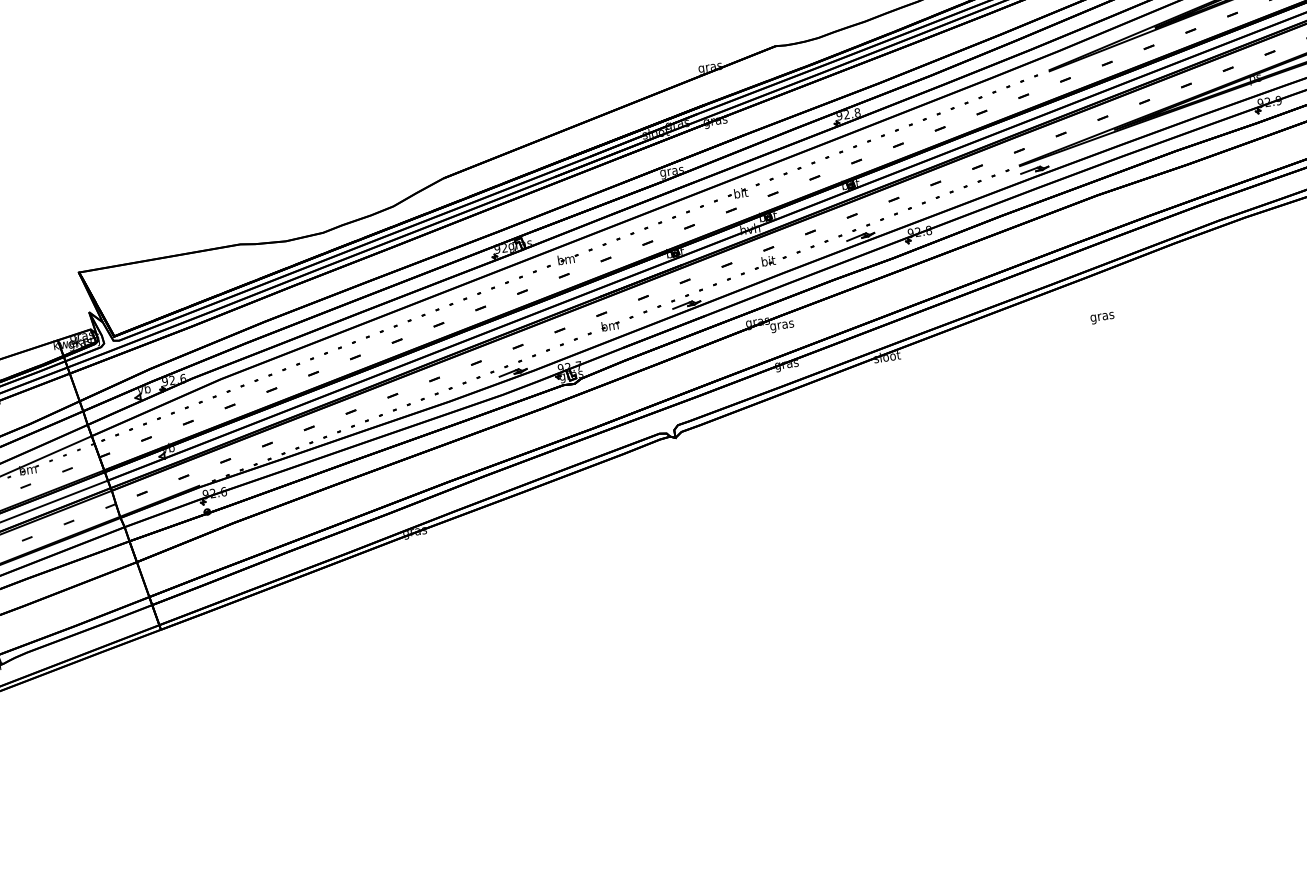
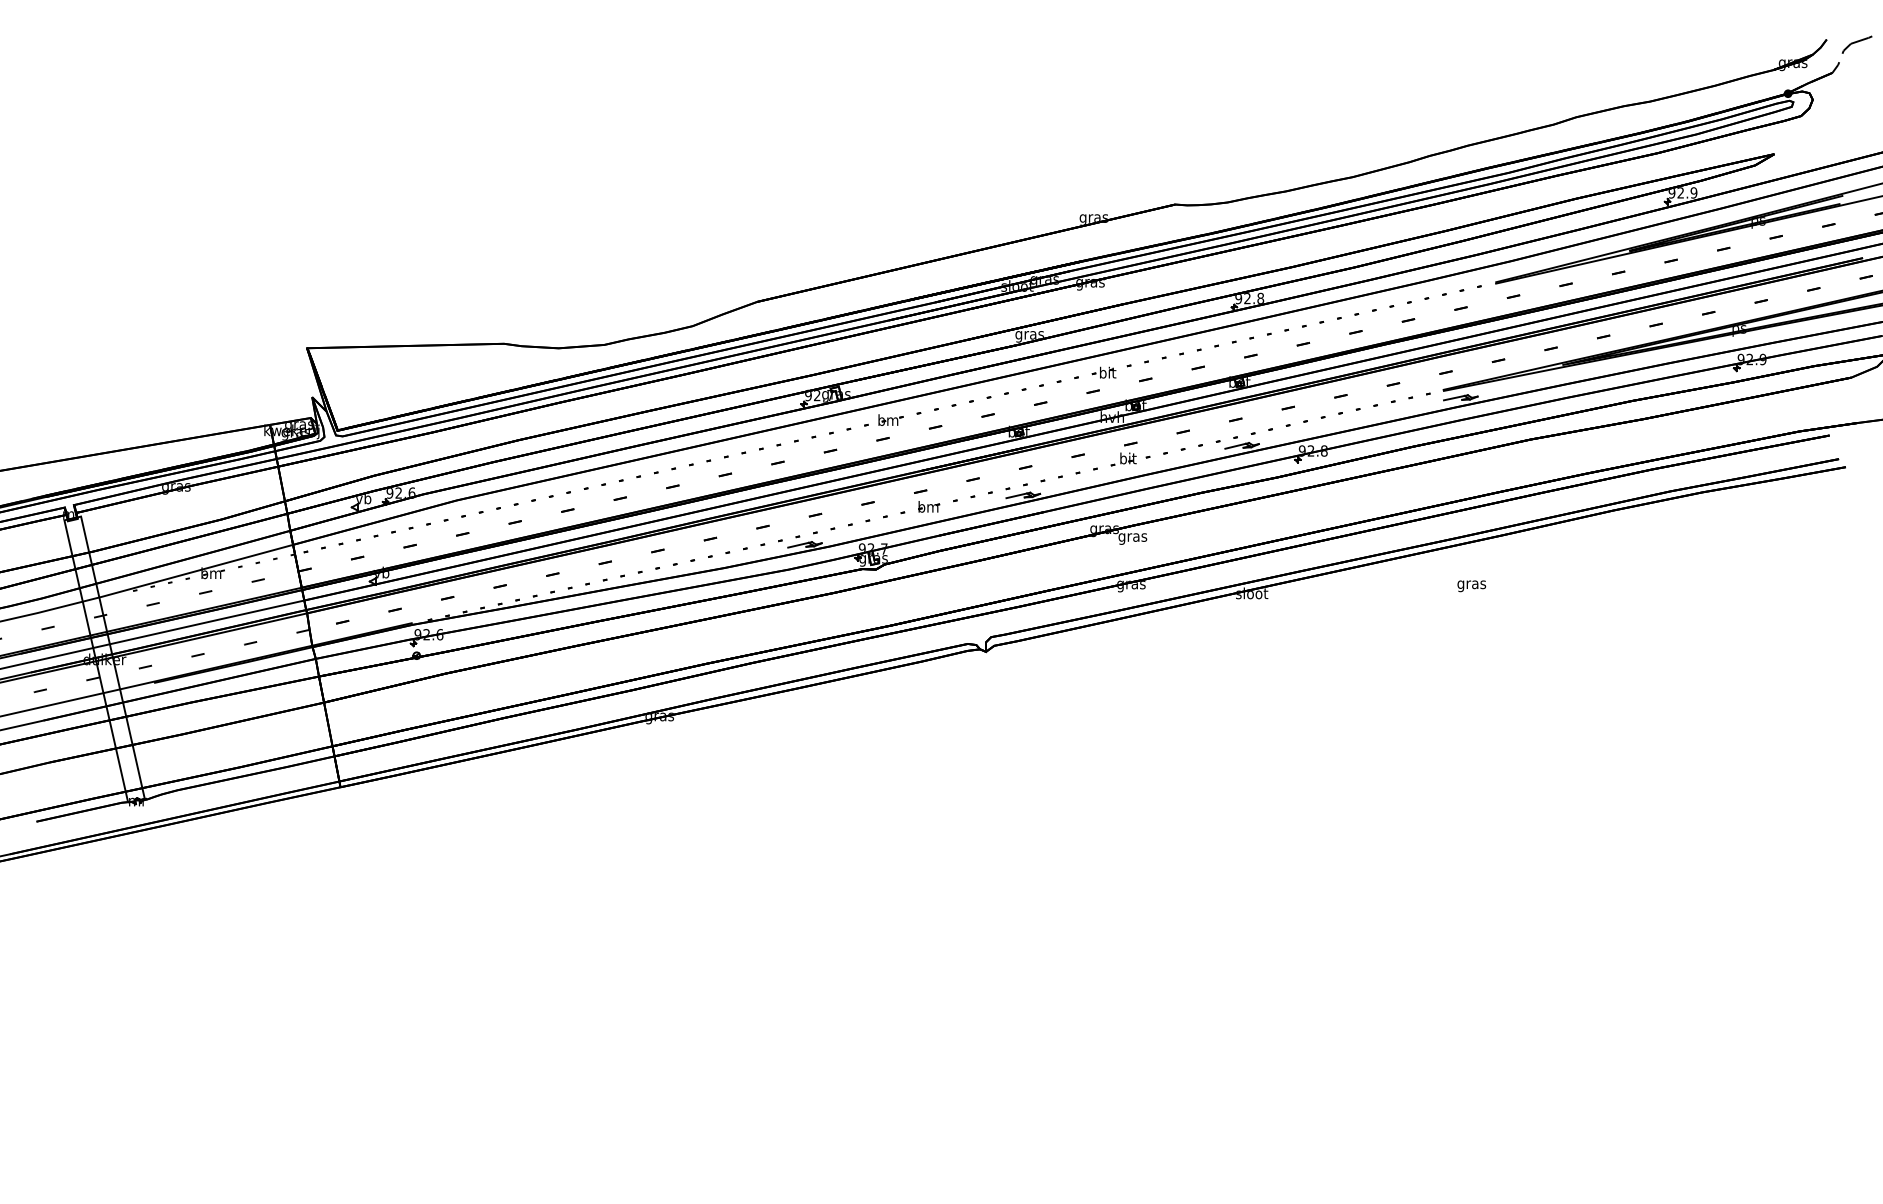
text: (1102, 318) -> (1471, 586), moved

